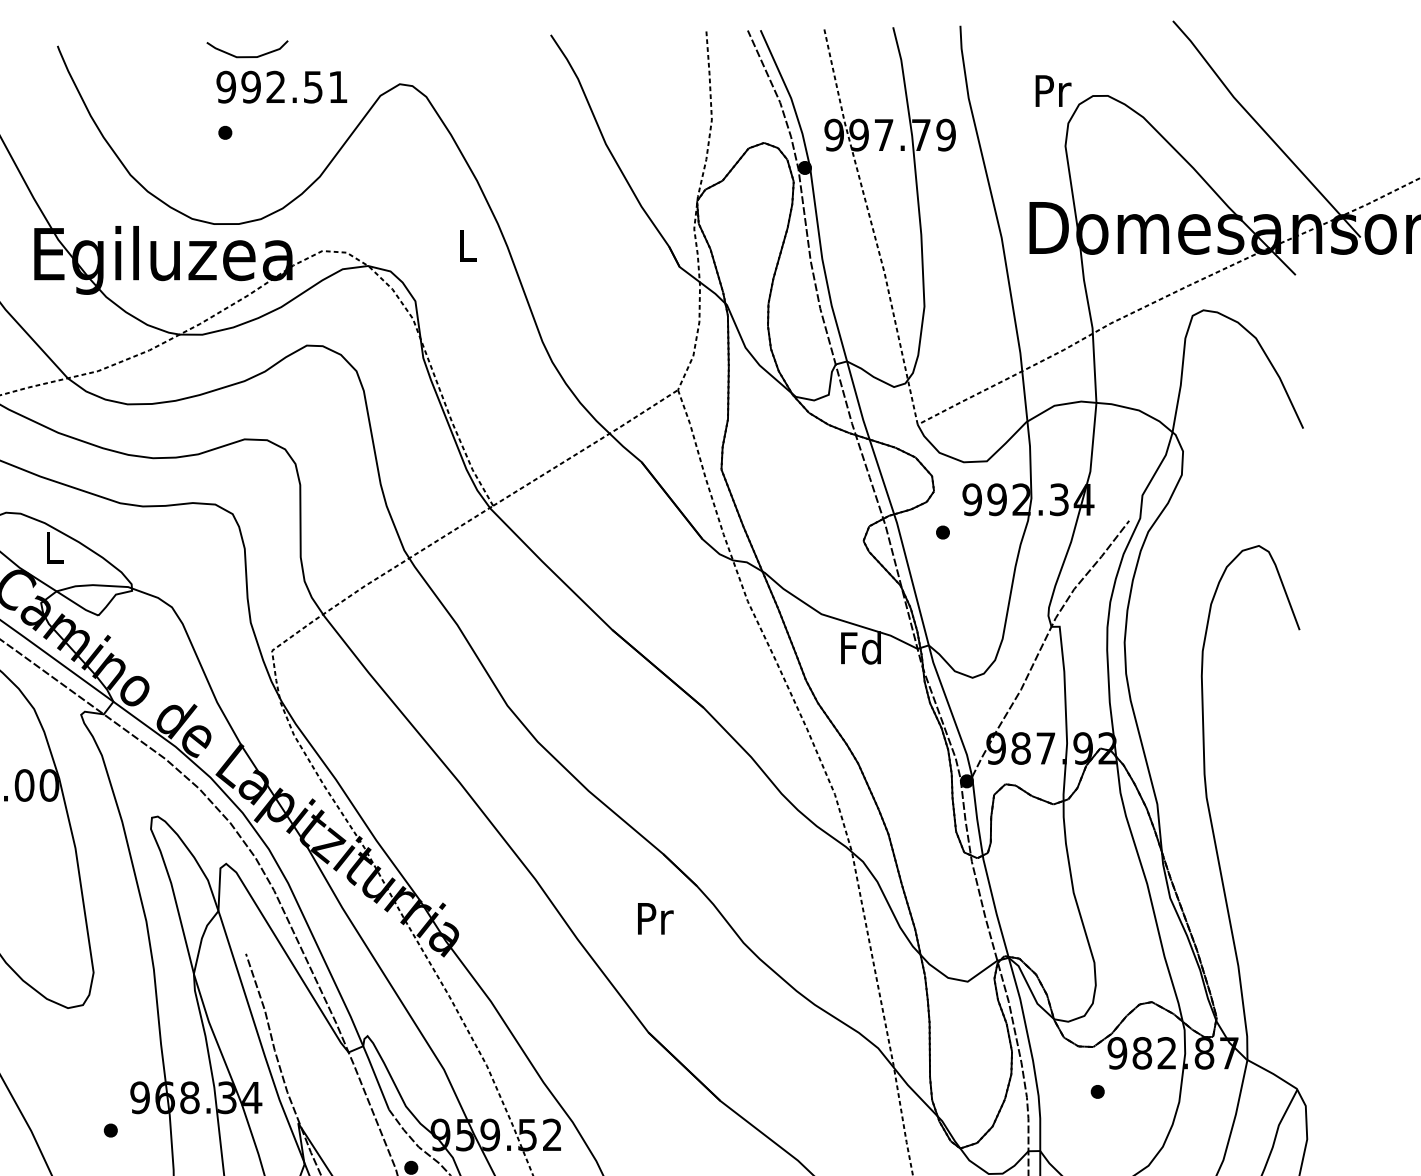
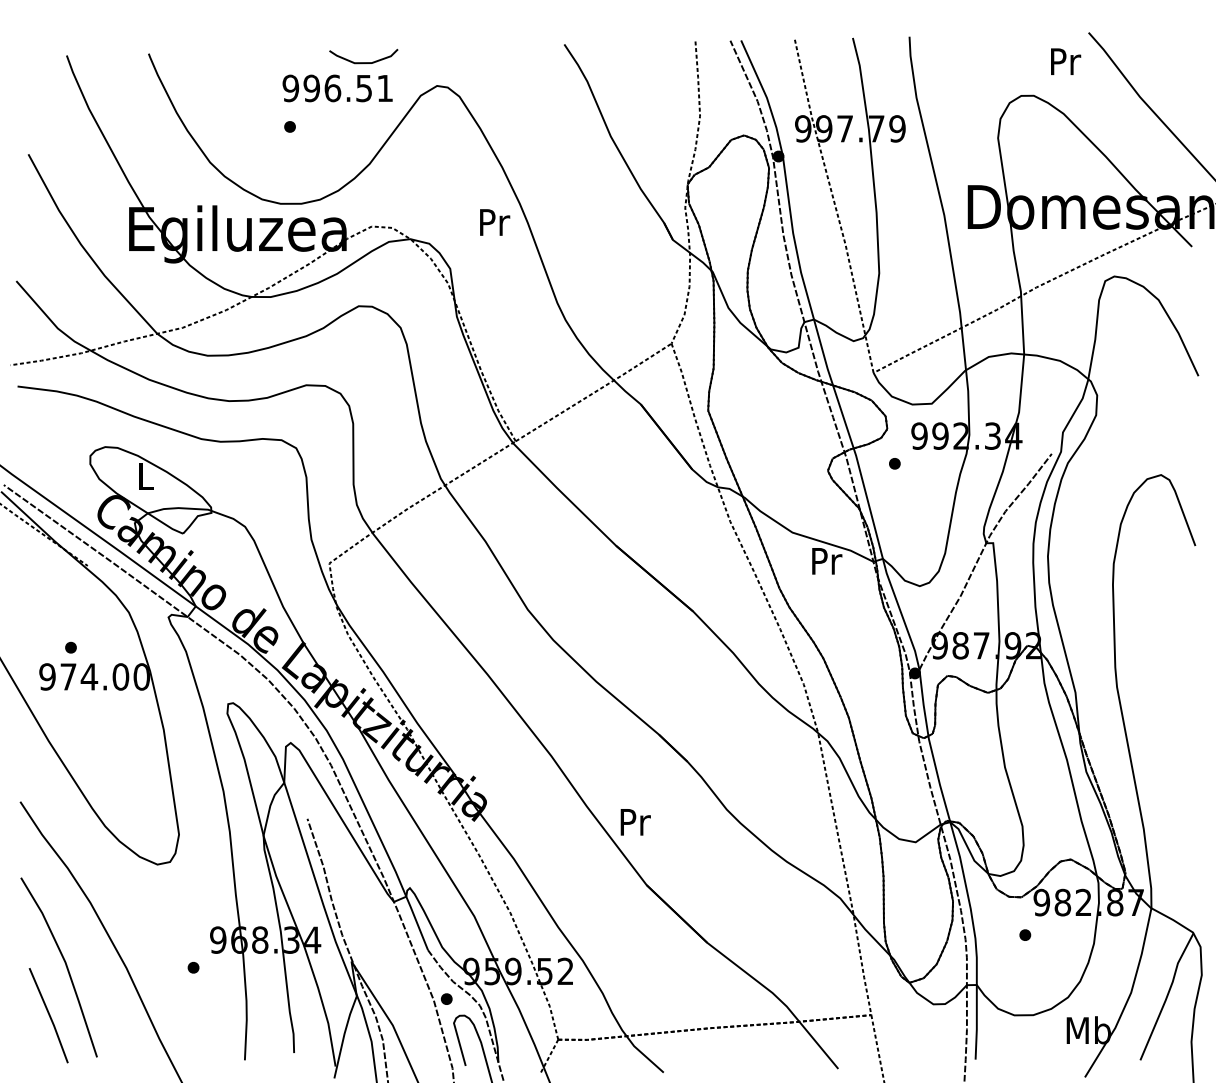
curve: (247, 56) -> (363, 62), moved
text: (275, 87) -> (332, 88), 992.51 -> 996.51
text: (1054, 90) -> (1066, 61), moved
text: (469, 246) -> (495, 222), L -> Pr
text: (860, 647) -> (825, 560), Fd -> Pr
text: (655, 919) -> (635, 822), moved

